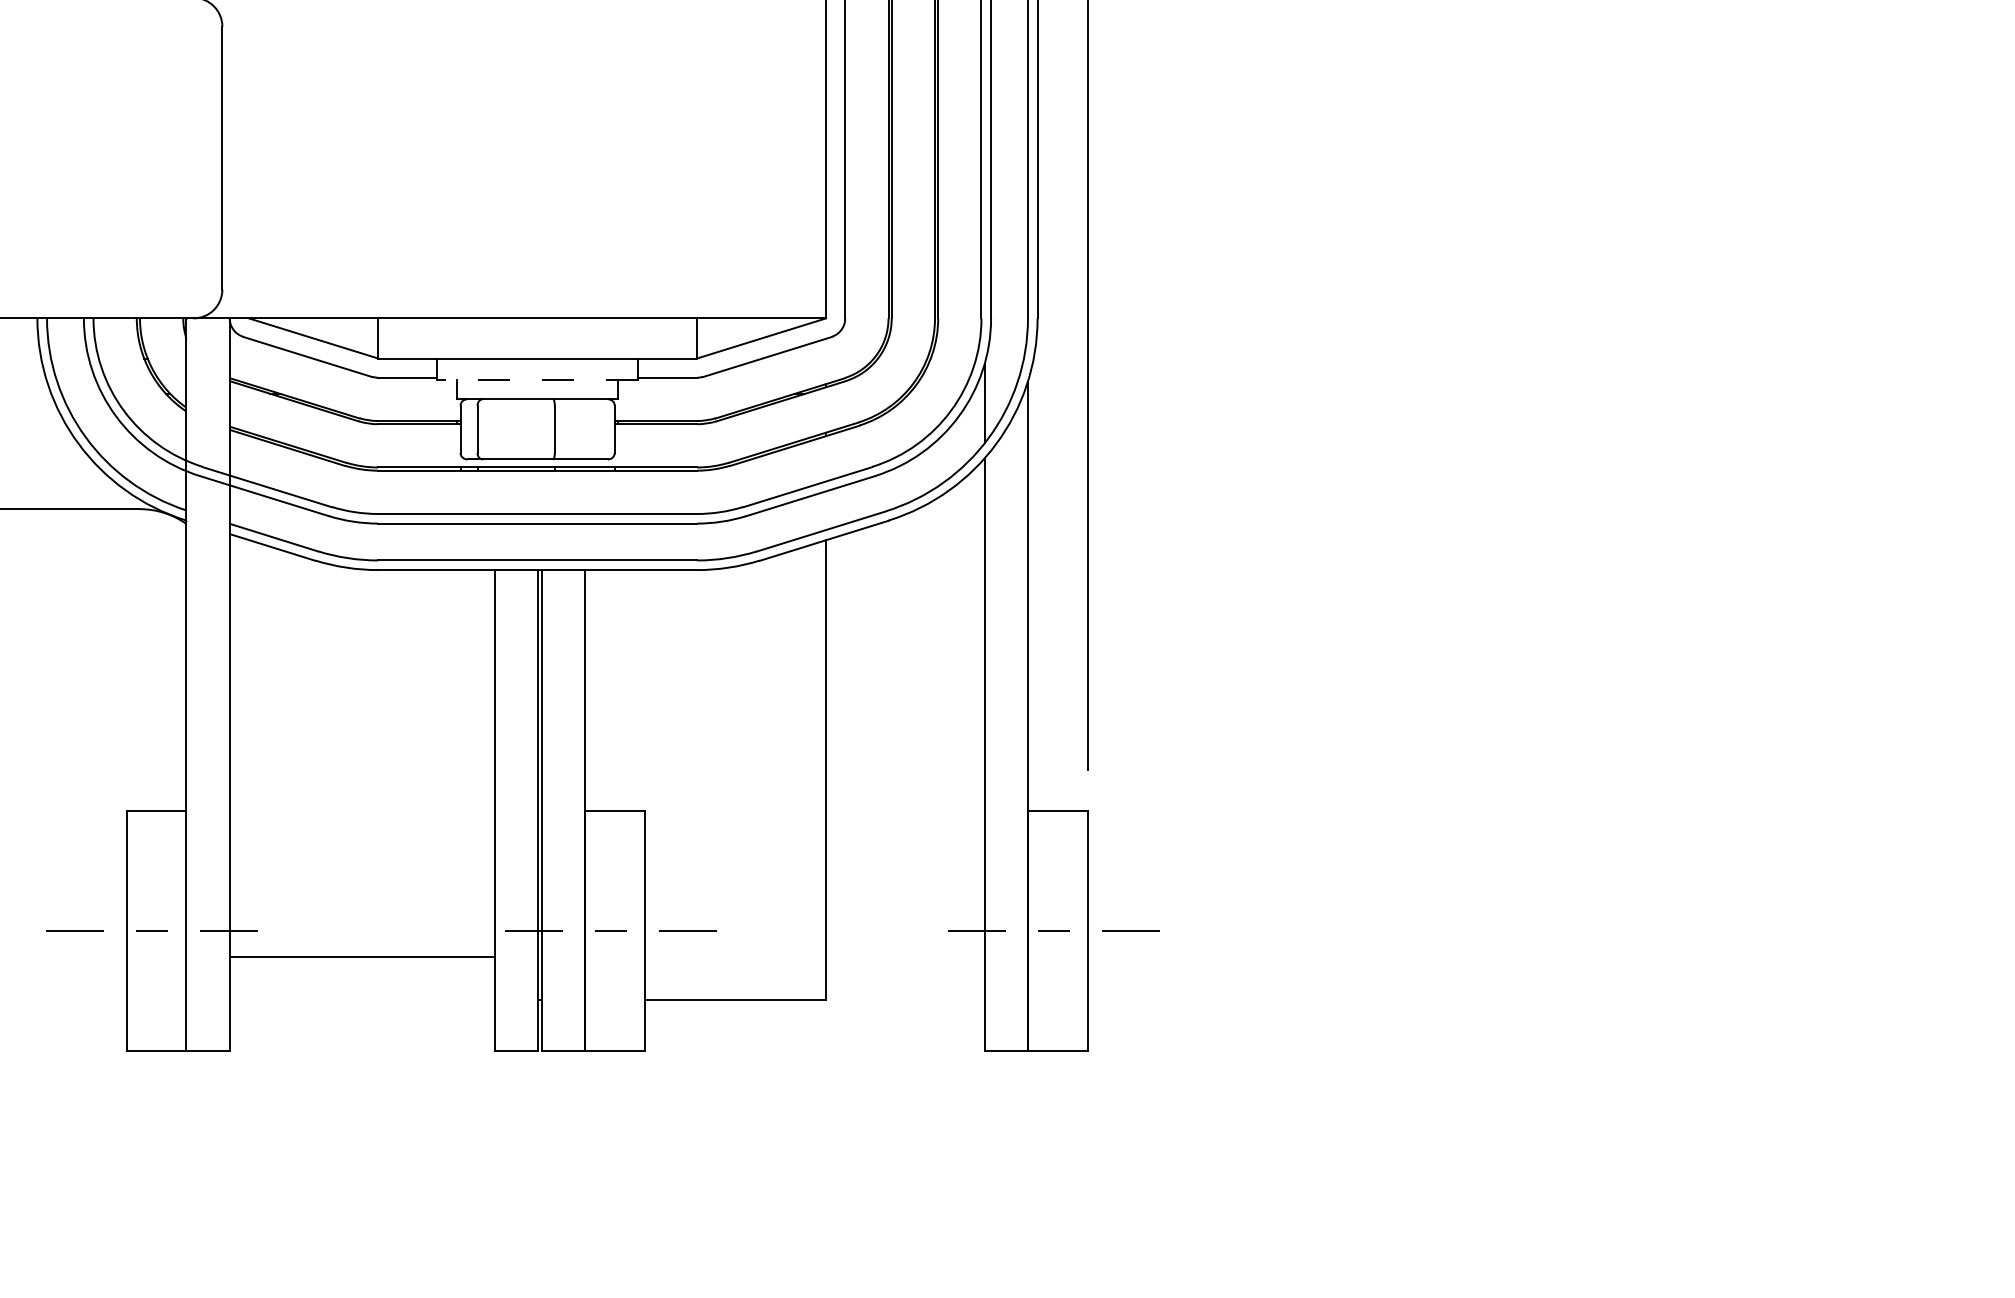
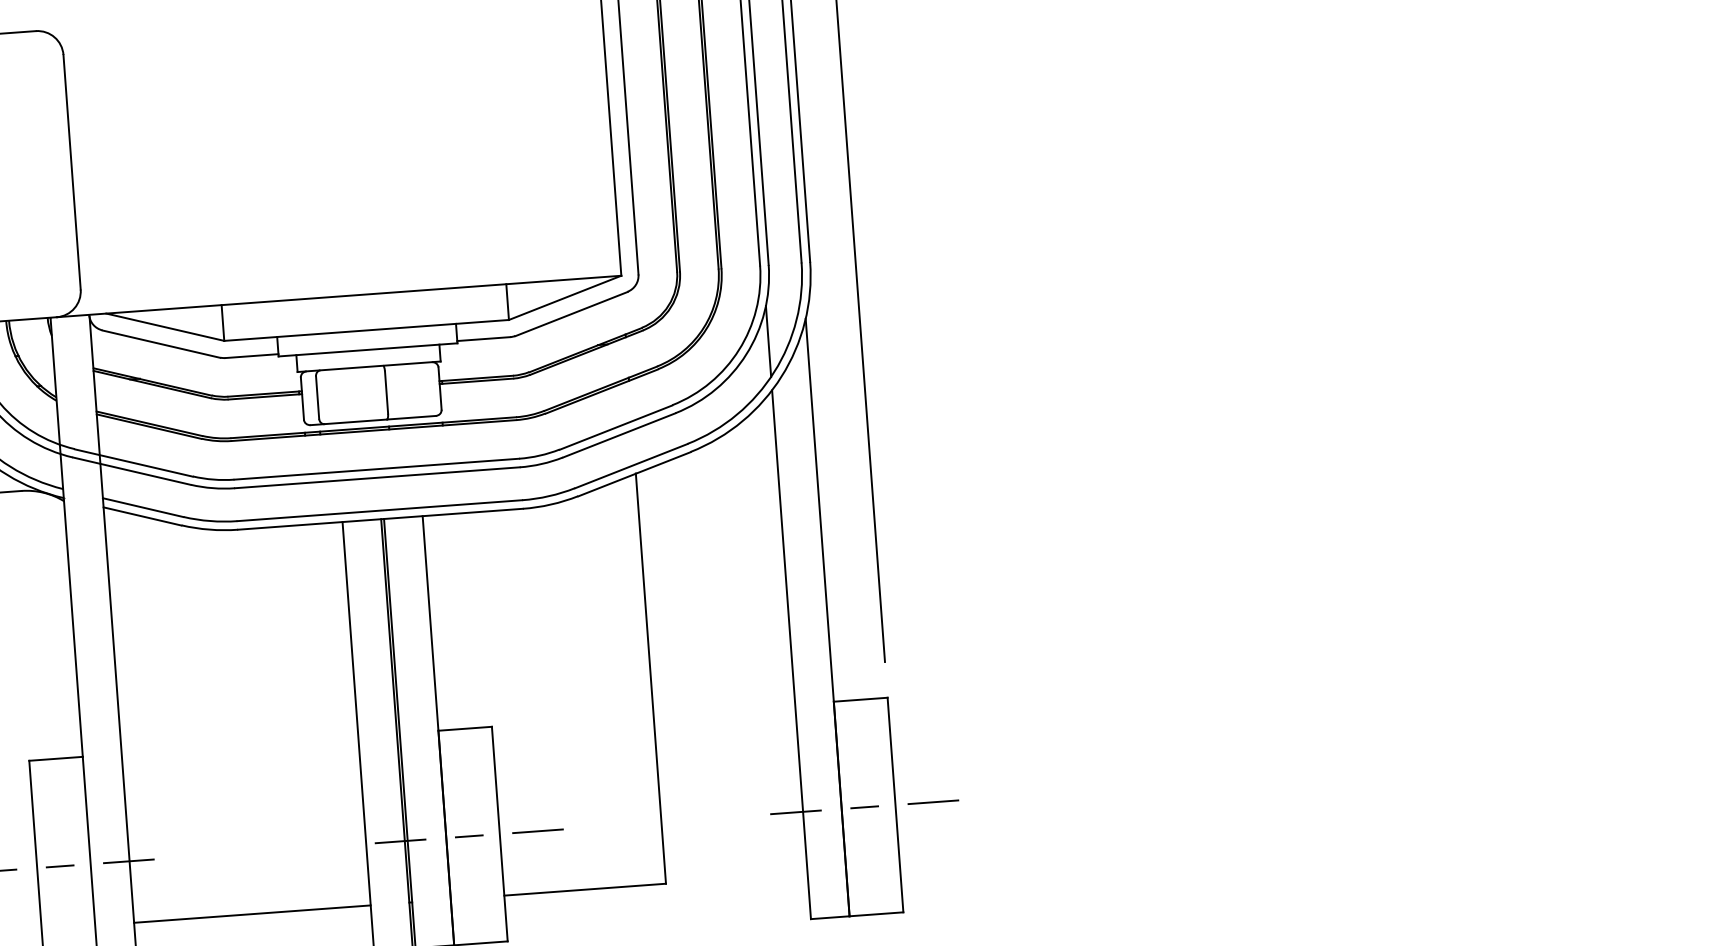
line: (537, 380) -> (367, 350), dashed -> solid
line: (362, 956) -> (252, 914), moved

